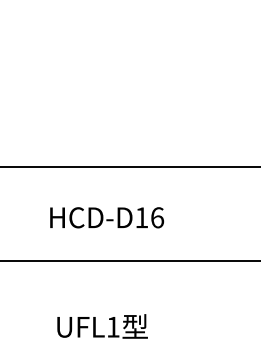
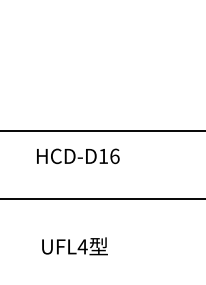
text: (107, 217) -> (78, 156), moved
text: (112, 326) -> (82, 246), UFL1 -> UFL4

